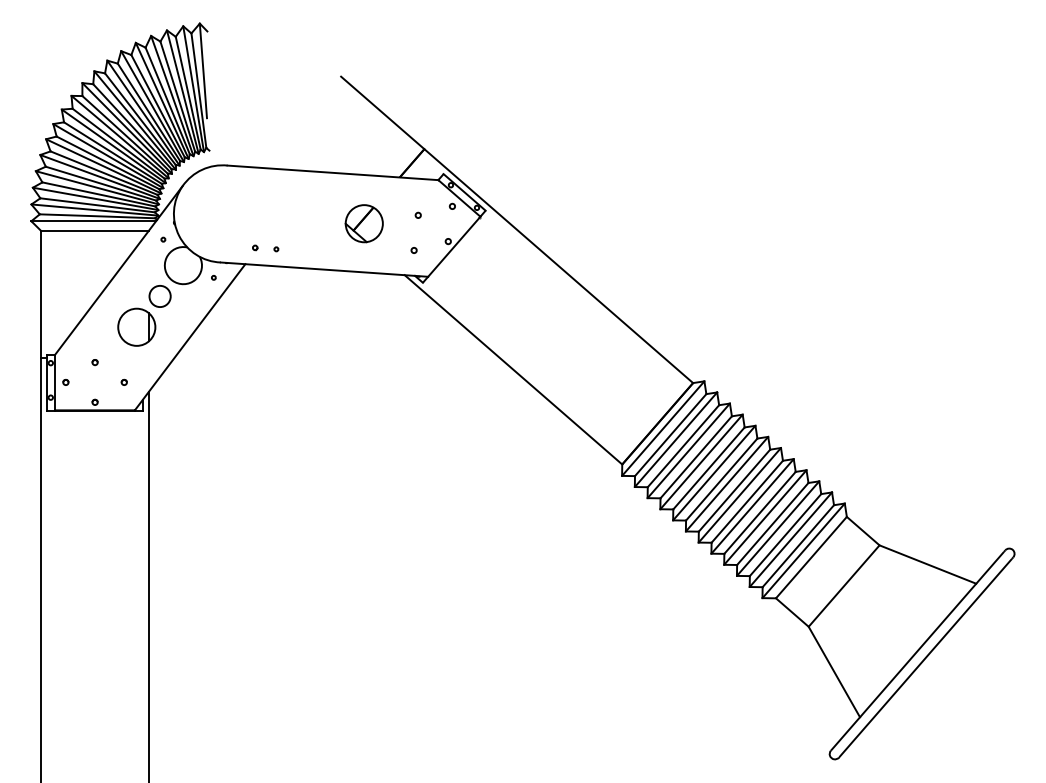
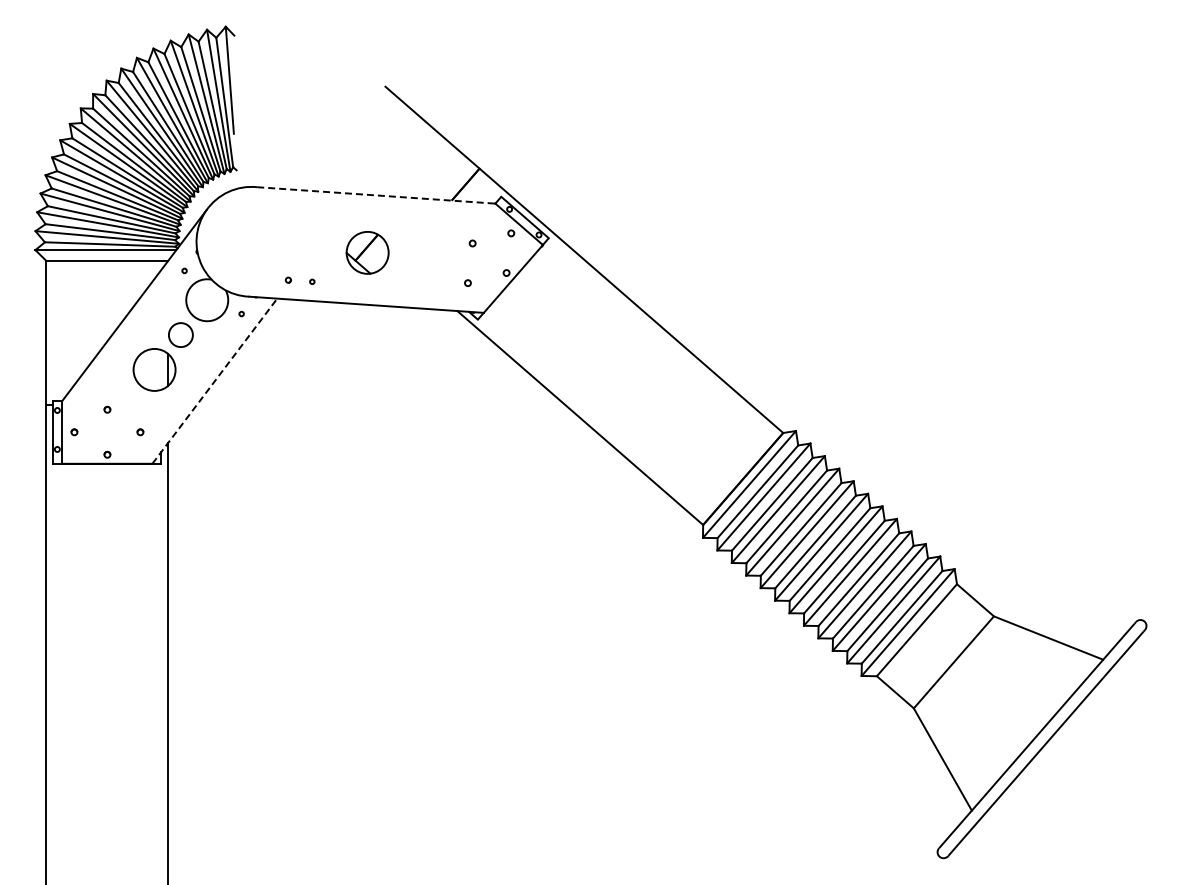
line: (333, 172) -> (376, 195), solid -> dashed
part: (364, 223) -> (367, 252), moved
line: (189, 337) -> (214, 381), solid -> dashed

